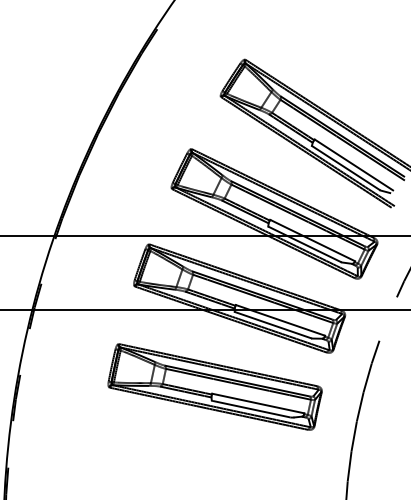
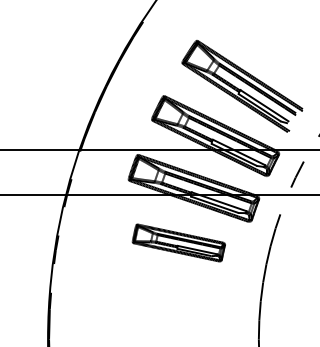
part: (214, 386) -> (178, 242), size x0.7

